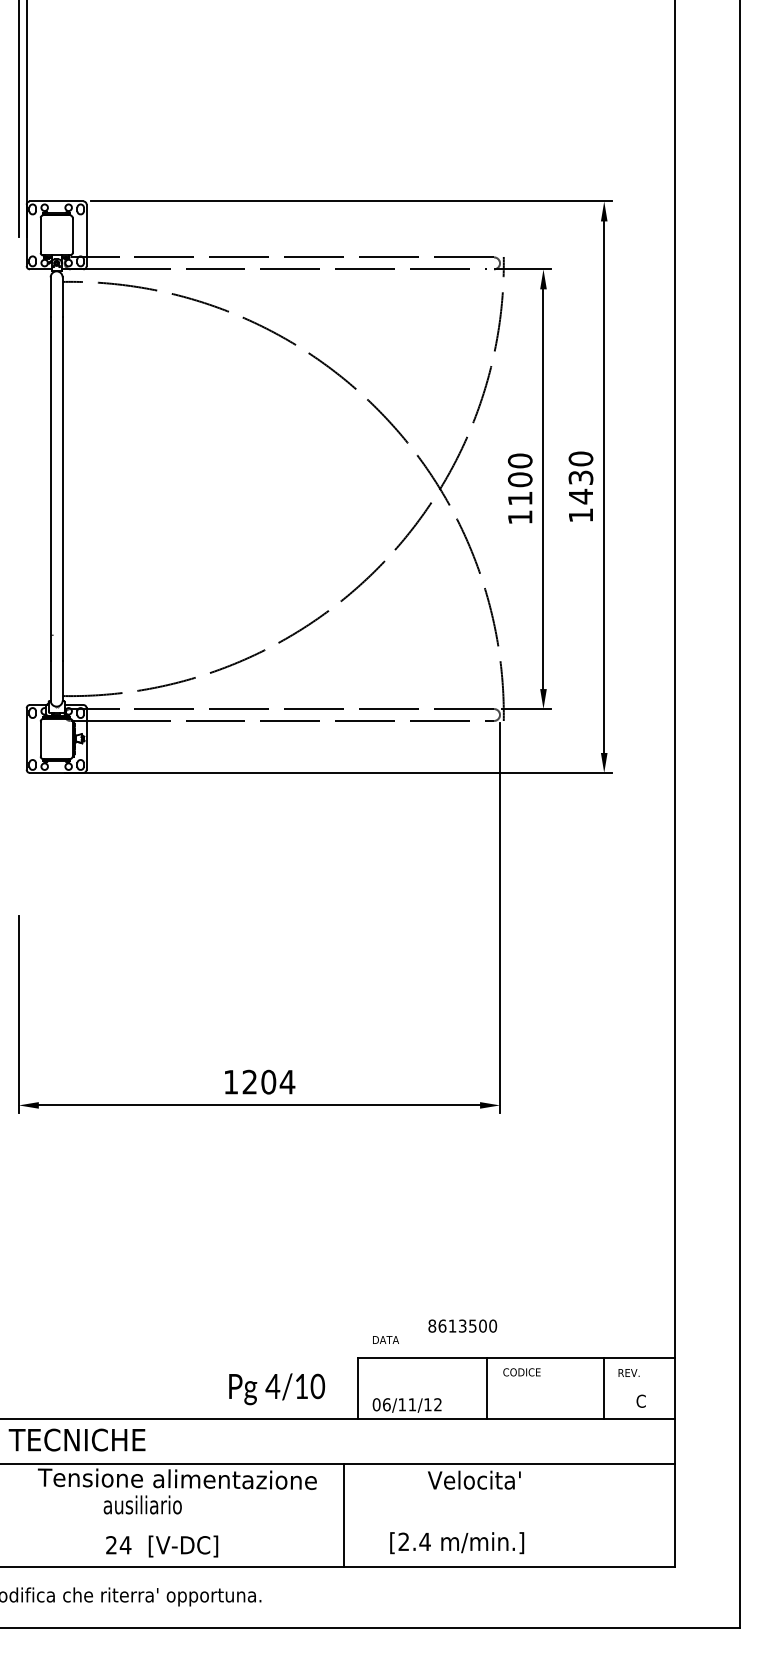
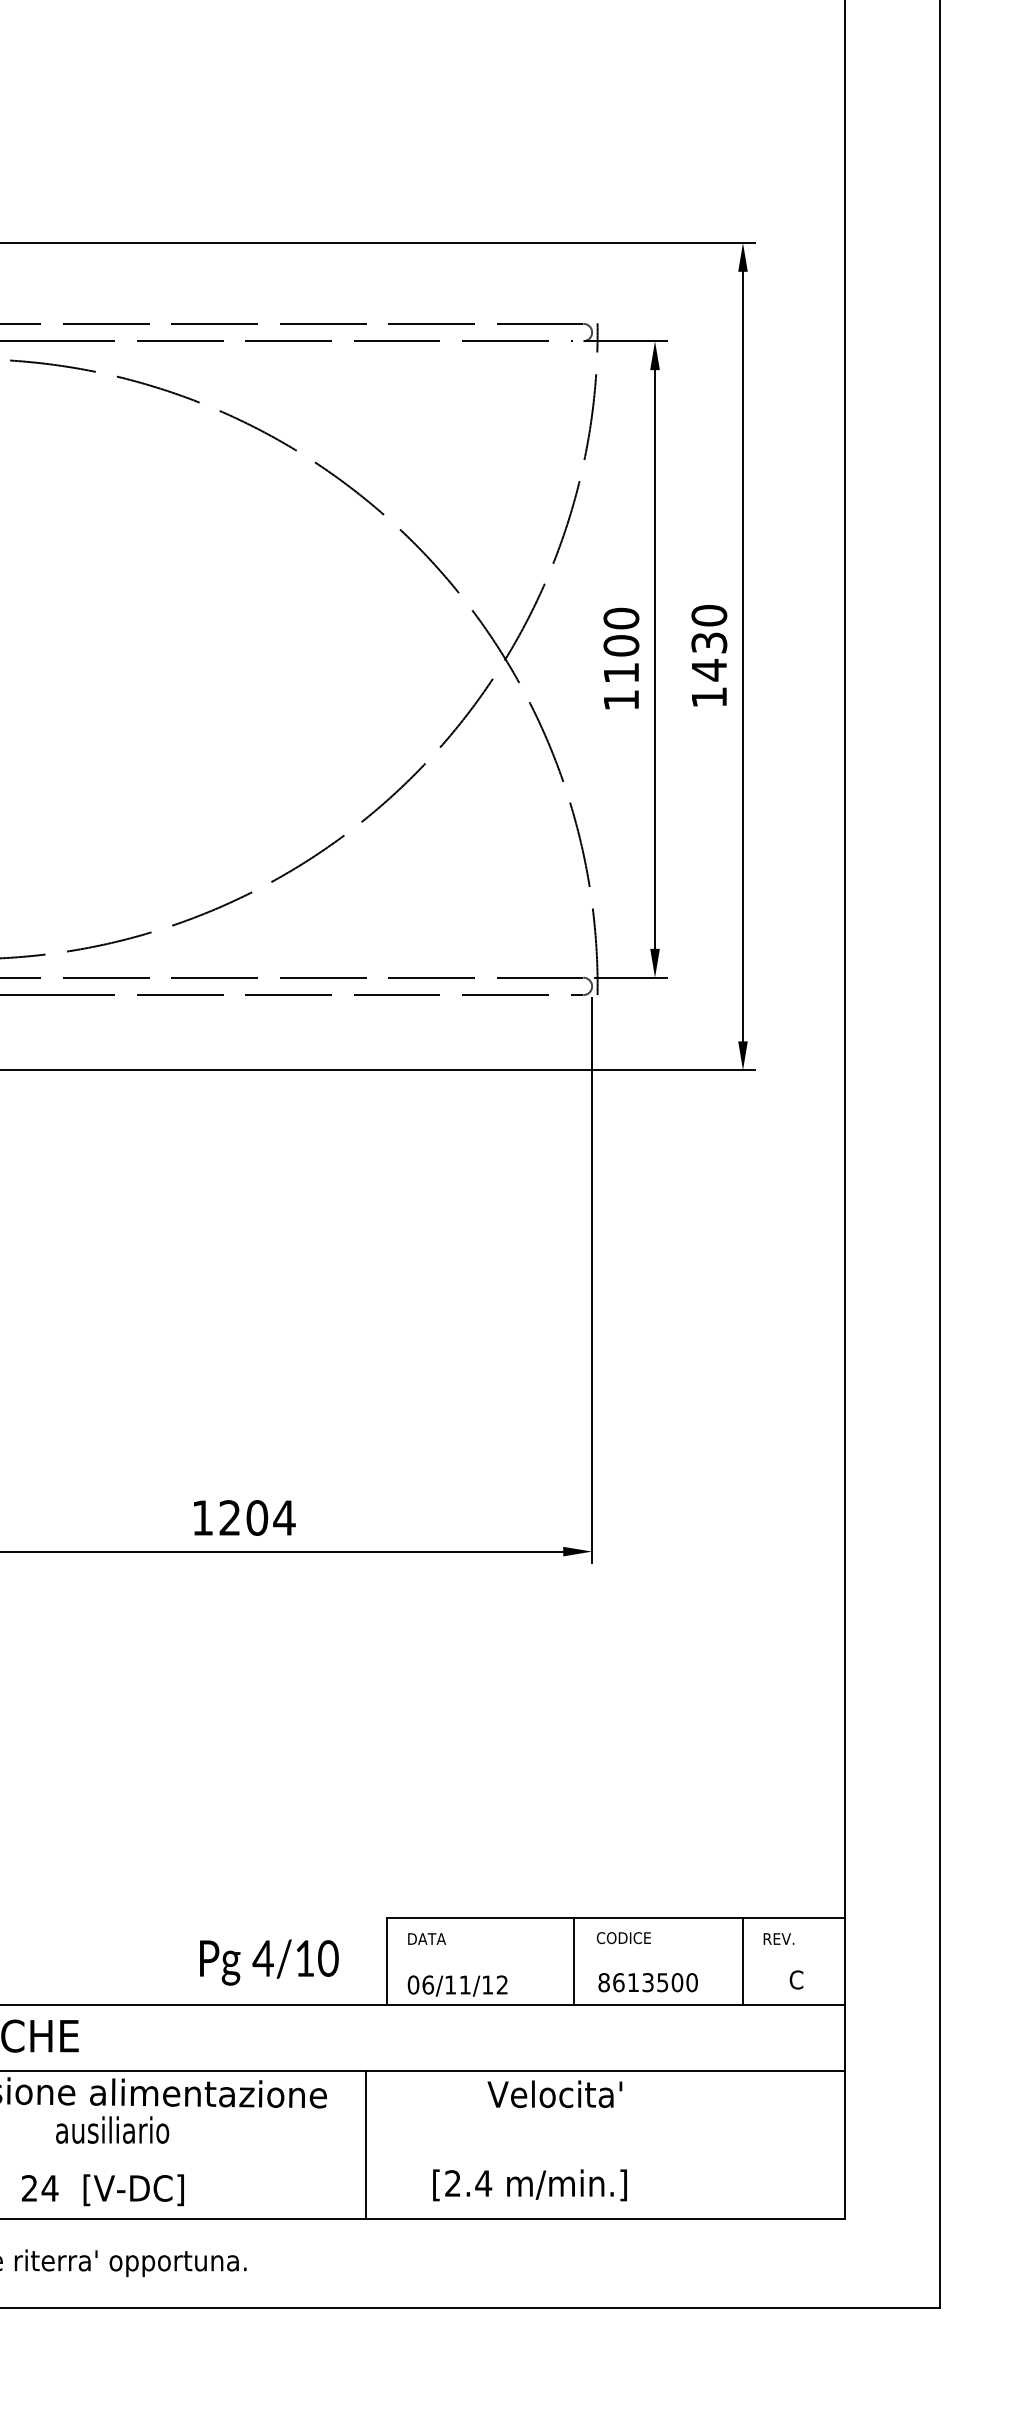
text: (462, 1325) -> (647, 1981), moved
text: (385, 1339) -> (426, 1938), moved
text: (142, 1504) -> (112, 2129), moved

